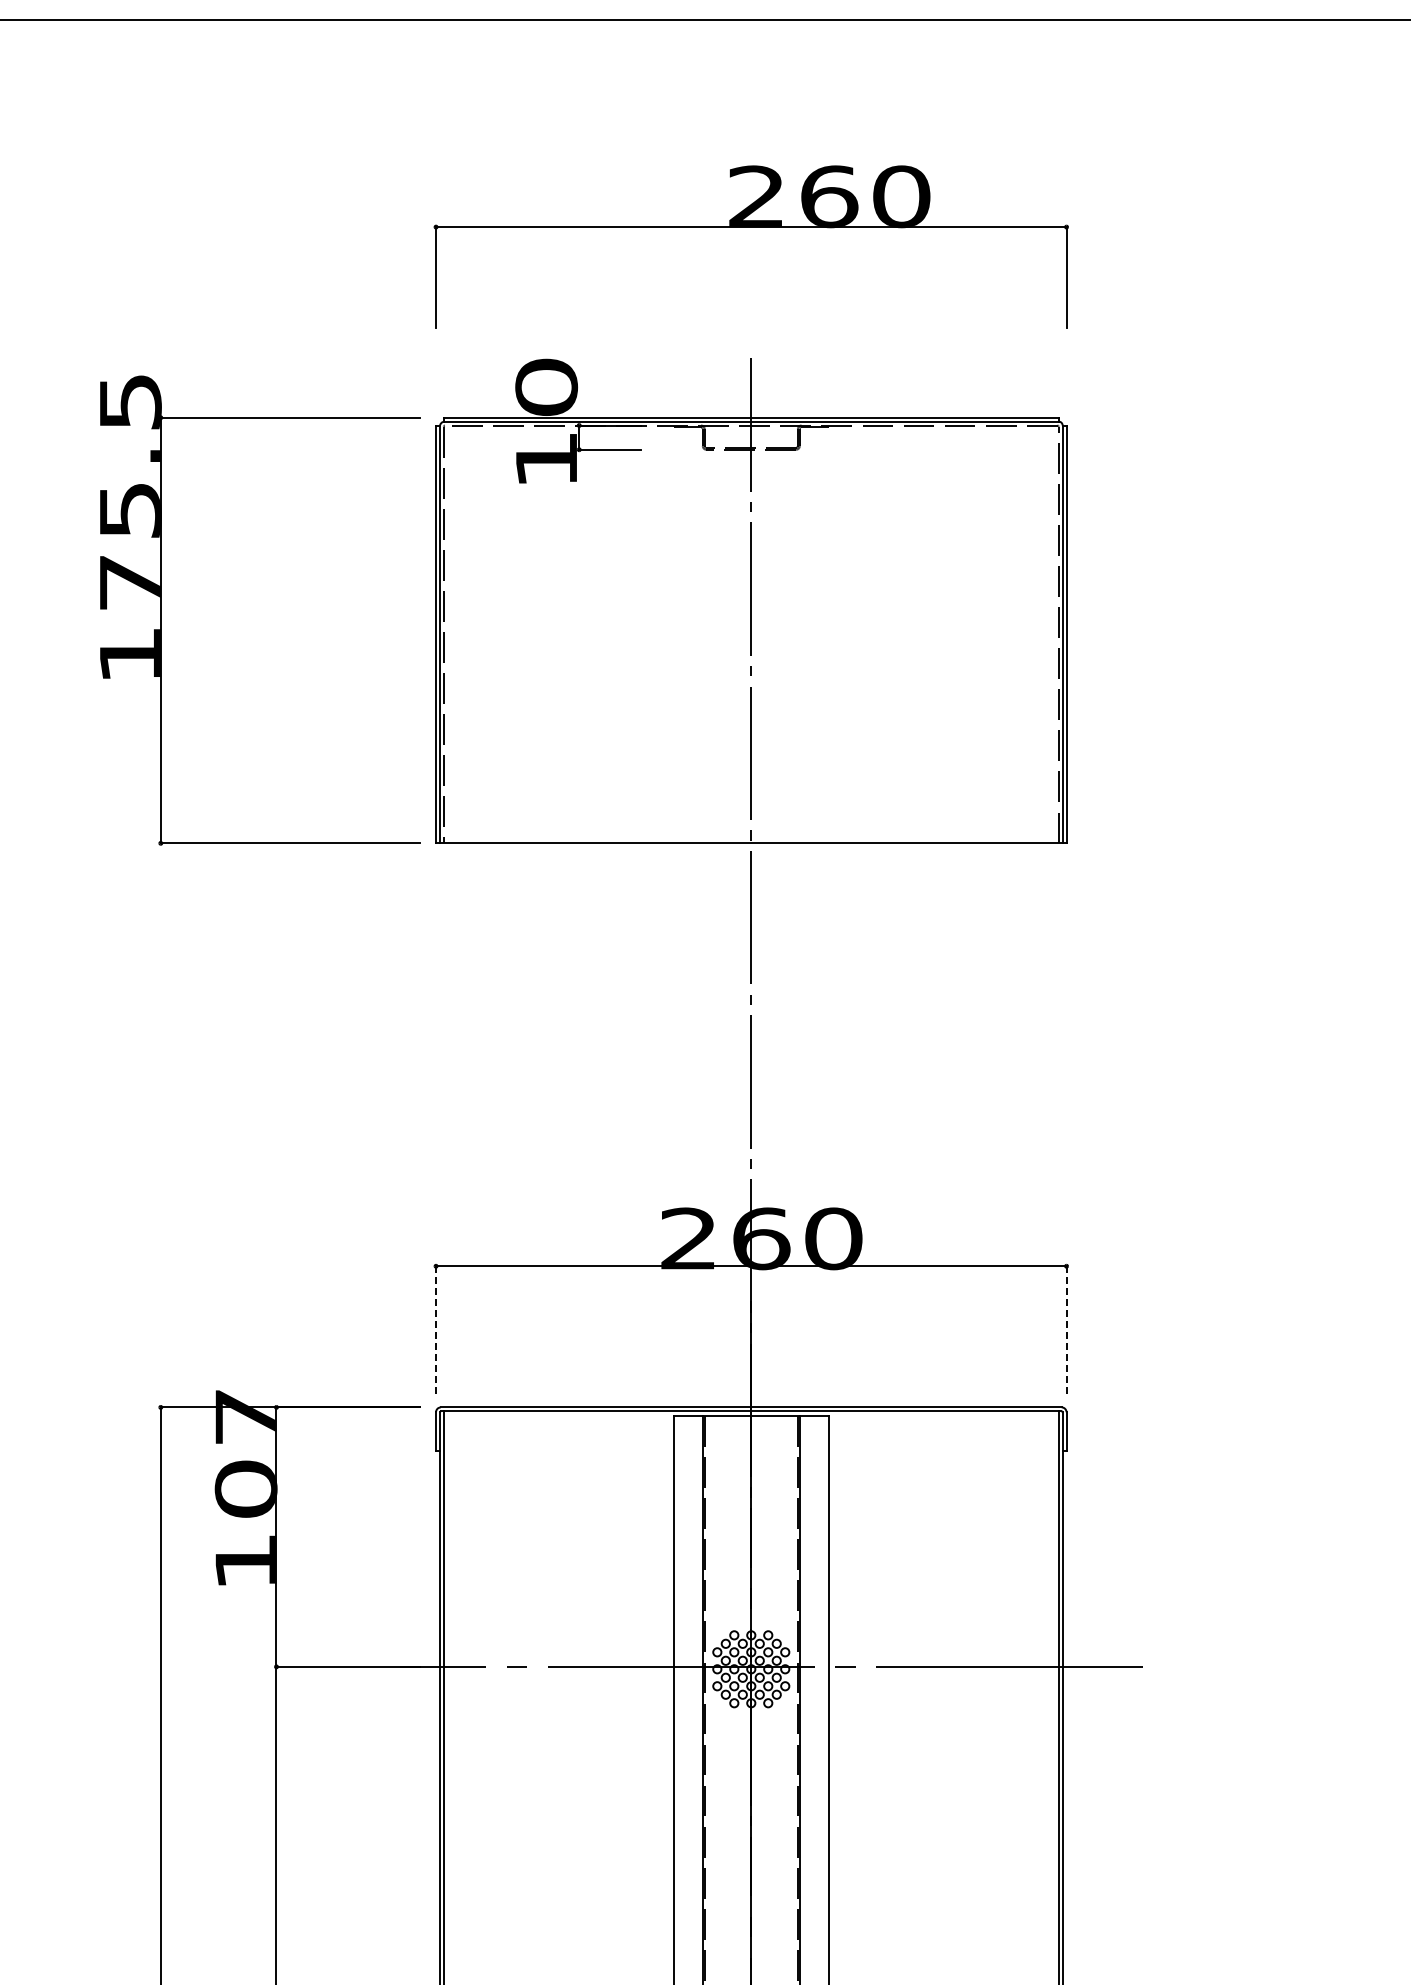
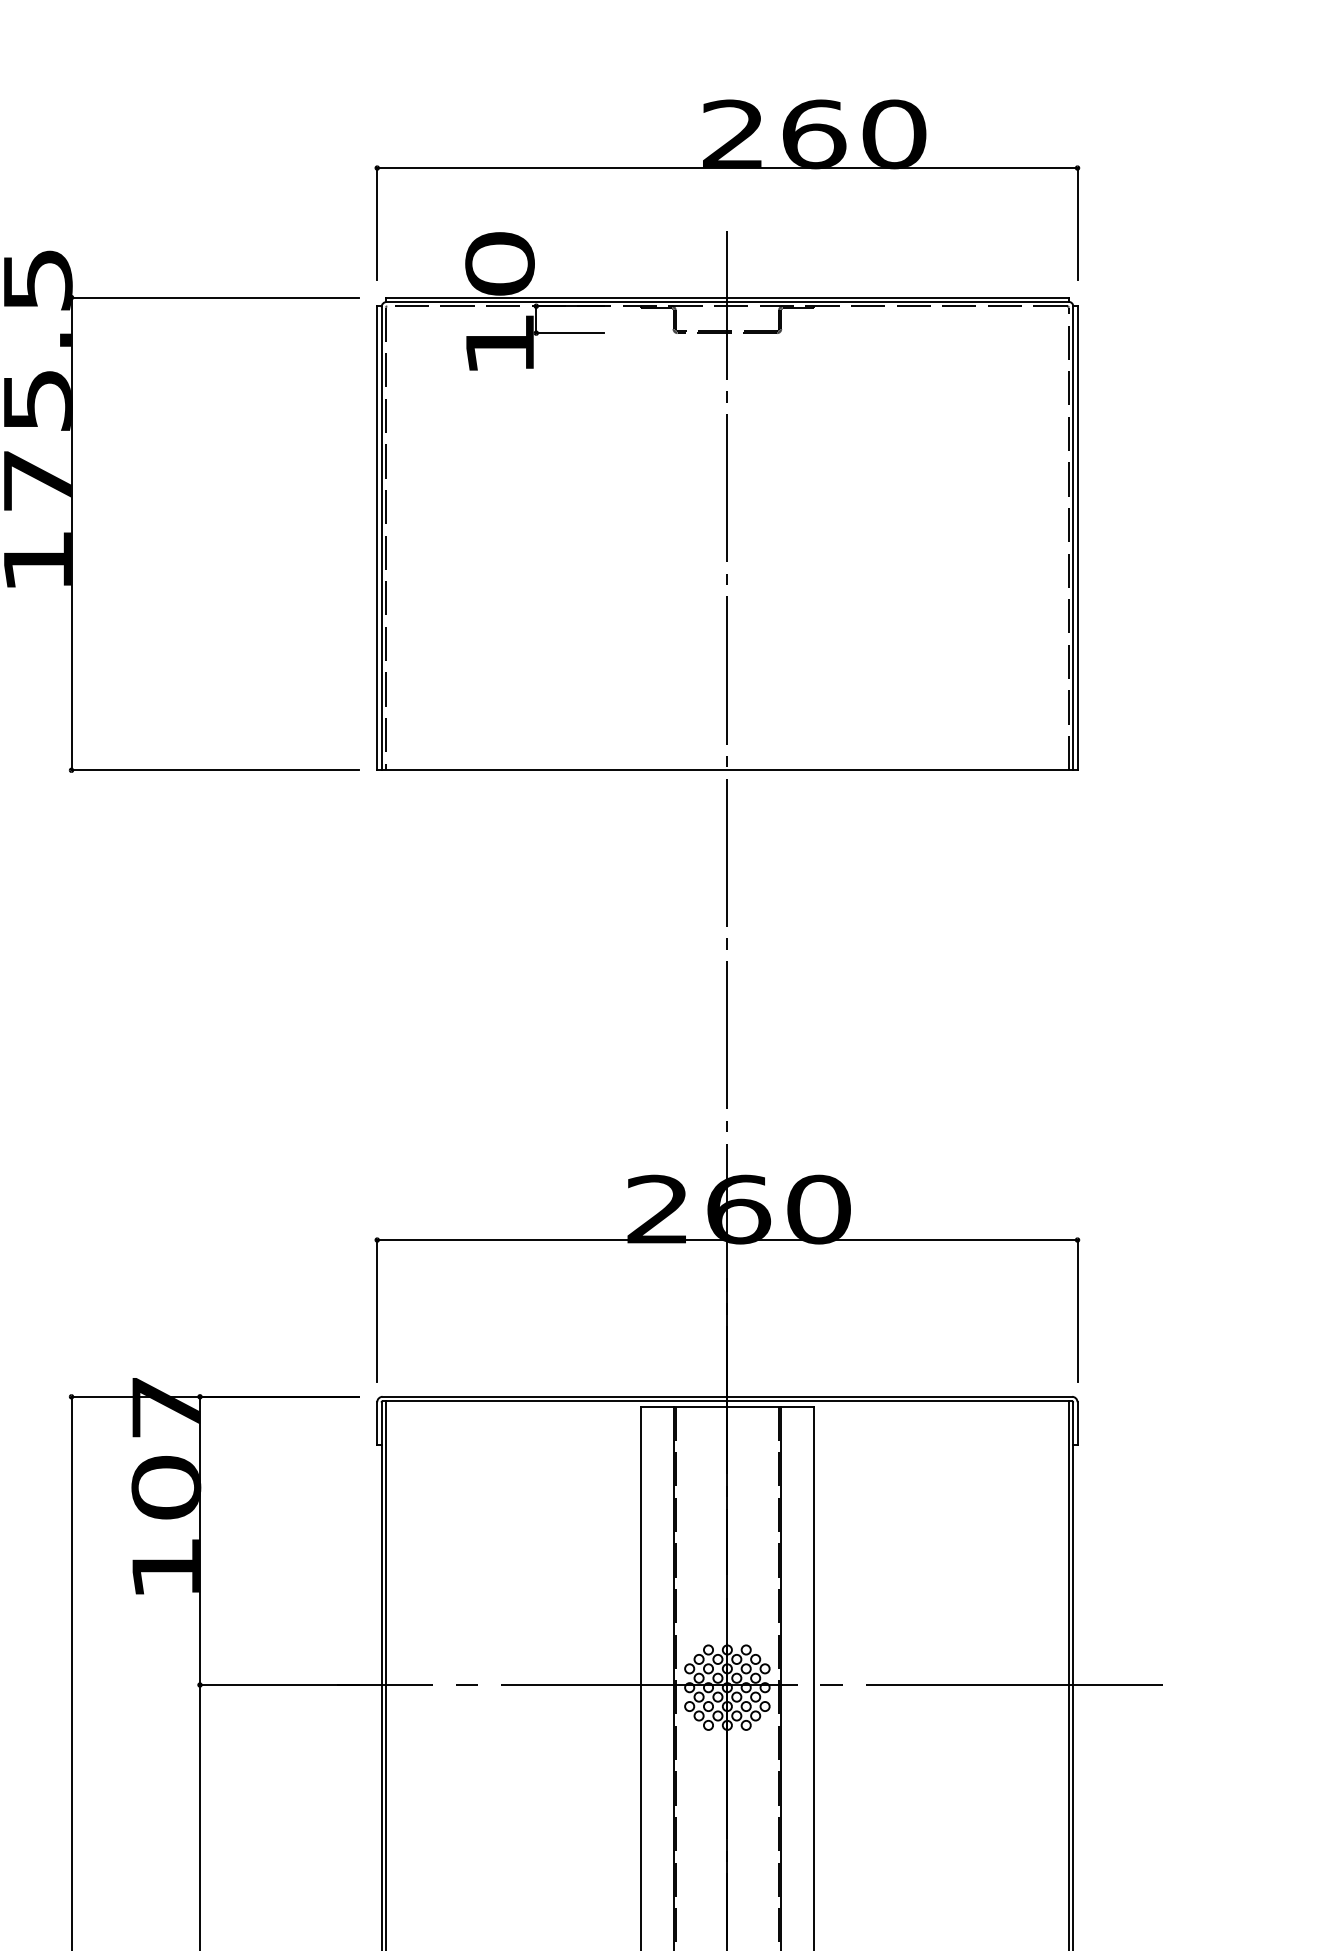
part: (750, 227) -> (726, 168), moved
line: (436, 1330) -> (377, 1311), dashed -> solid
line: (1066, 1330) -> (1077, 1311), dashed -> solid

